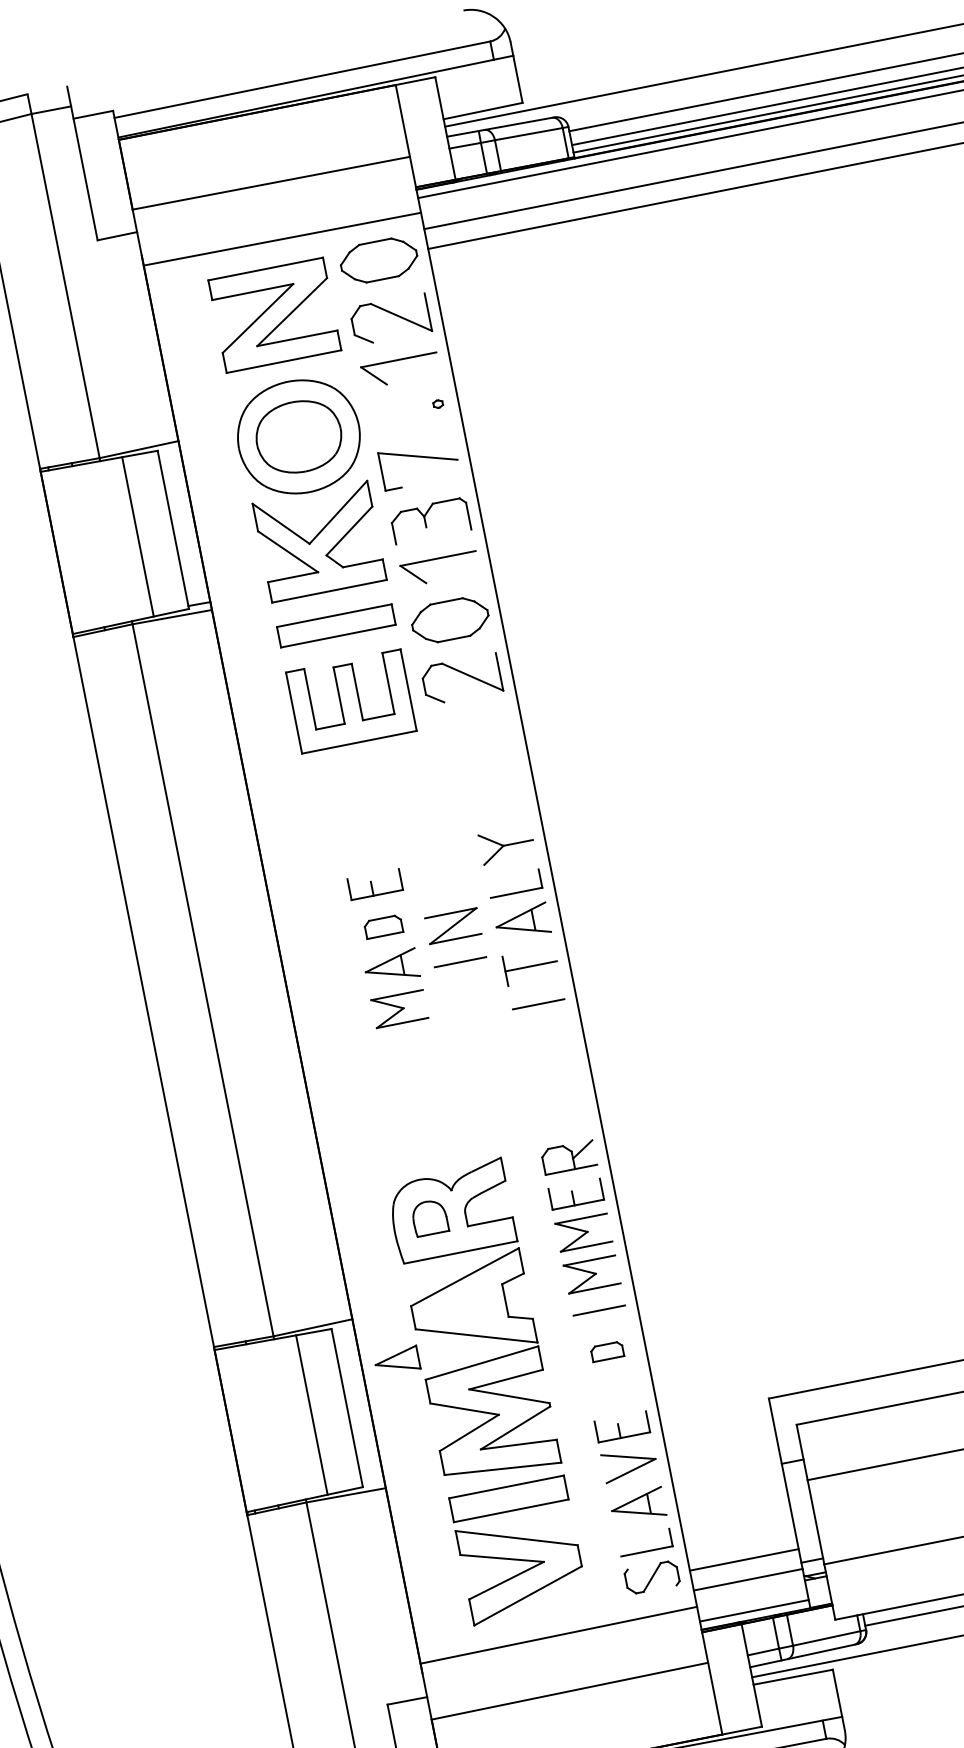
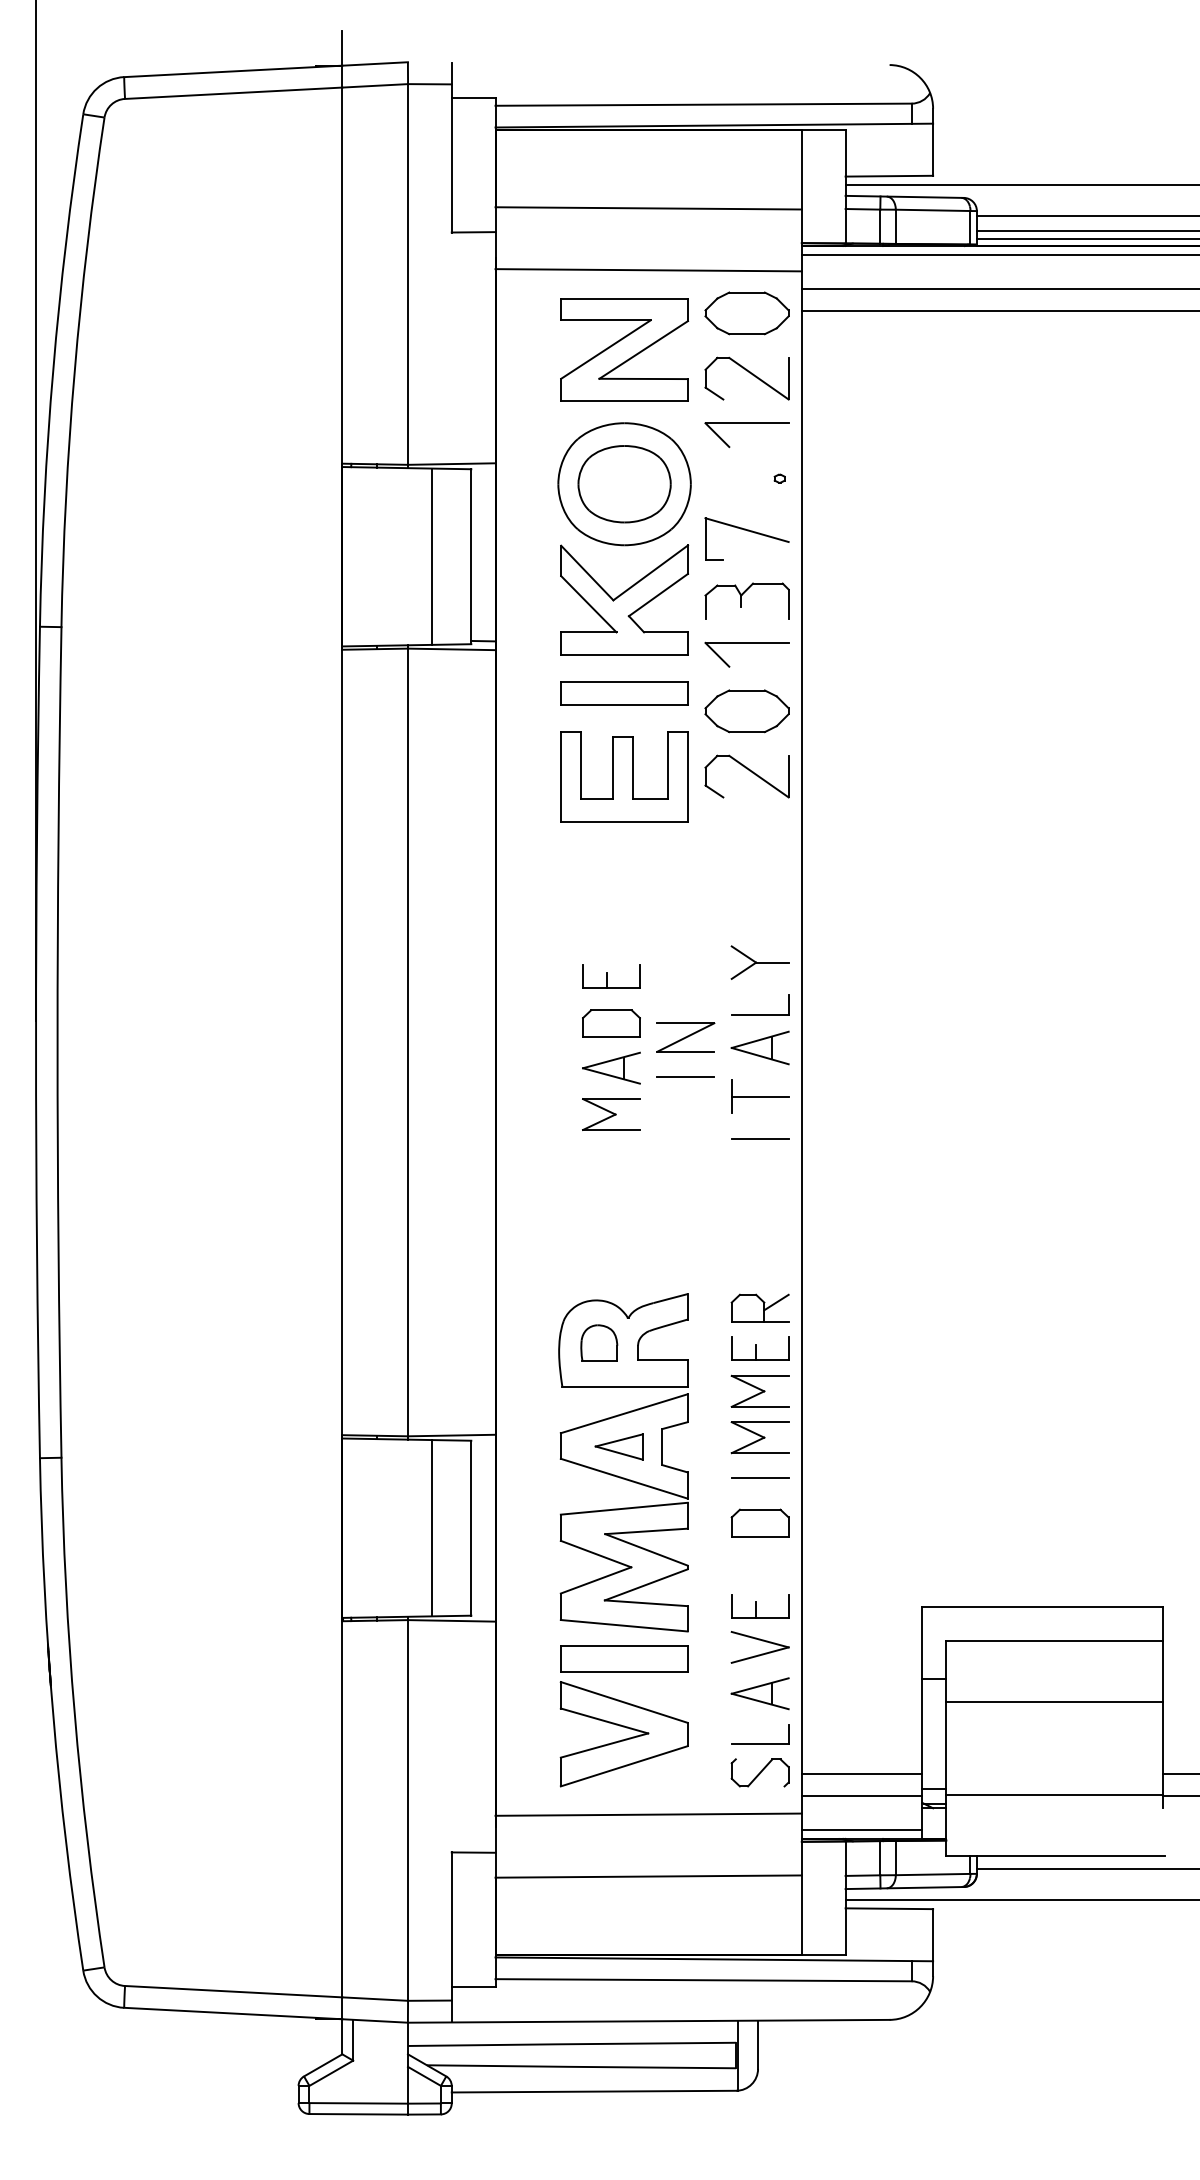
part: (383, 926) -> (611, 1023), size x1.43
part: (606, 1351) -> (759, 1522), size x1.67
part: (396, 1361) -> (618, 1446), moved

